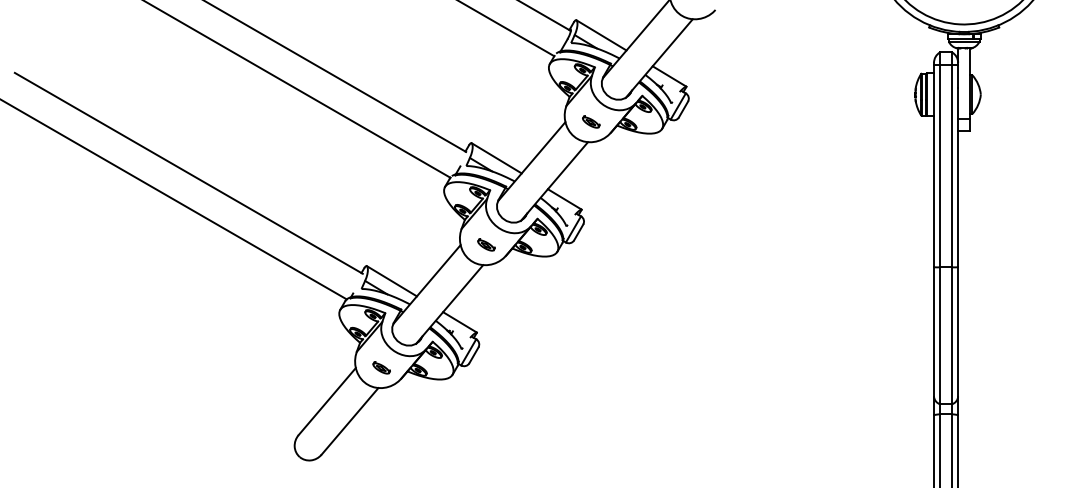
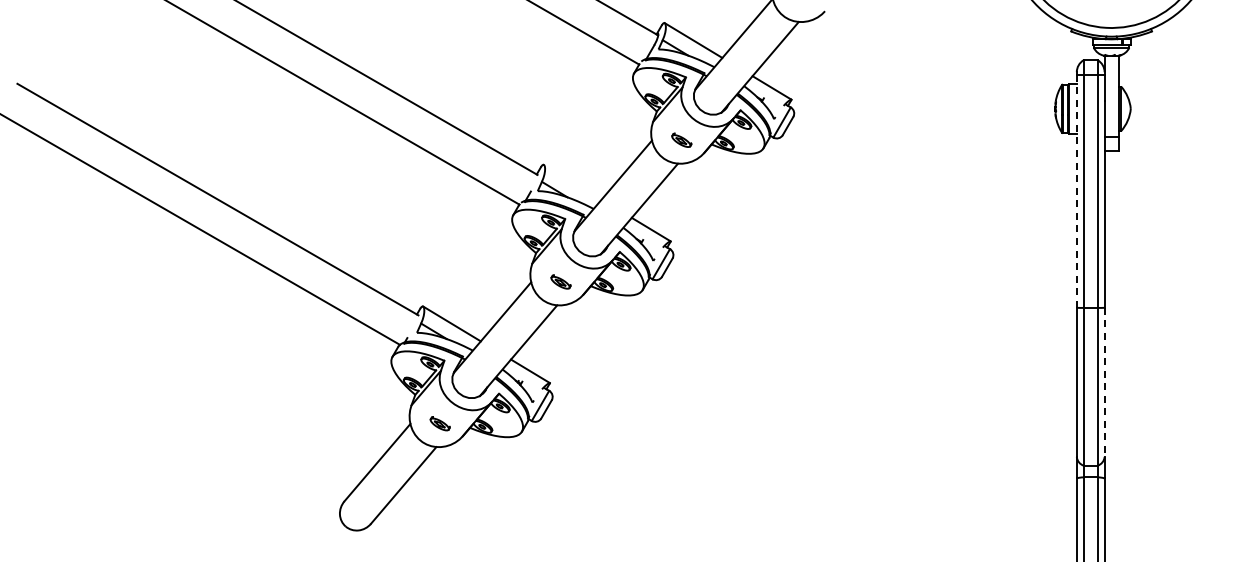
line: (496, 157) -> (572, 181), removed
line: (933, 166) -> (1076, 191), solid -> dashed
line: (958, 332) -> (1104, 382), solid -> dashed

